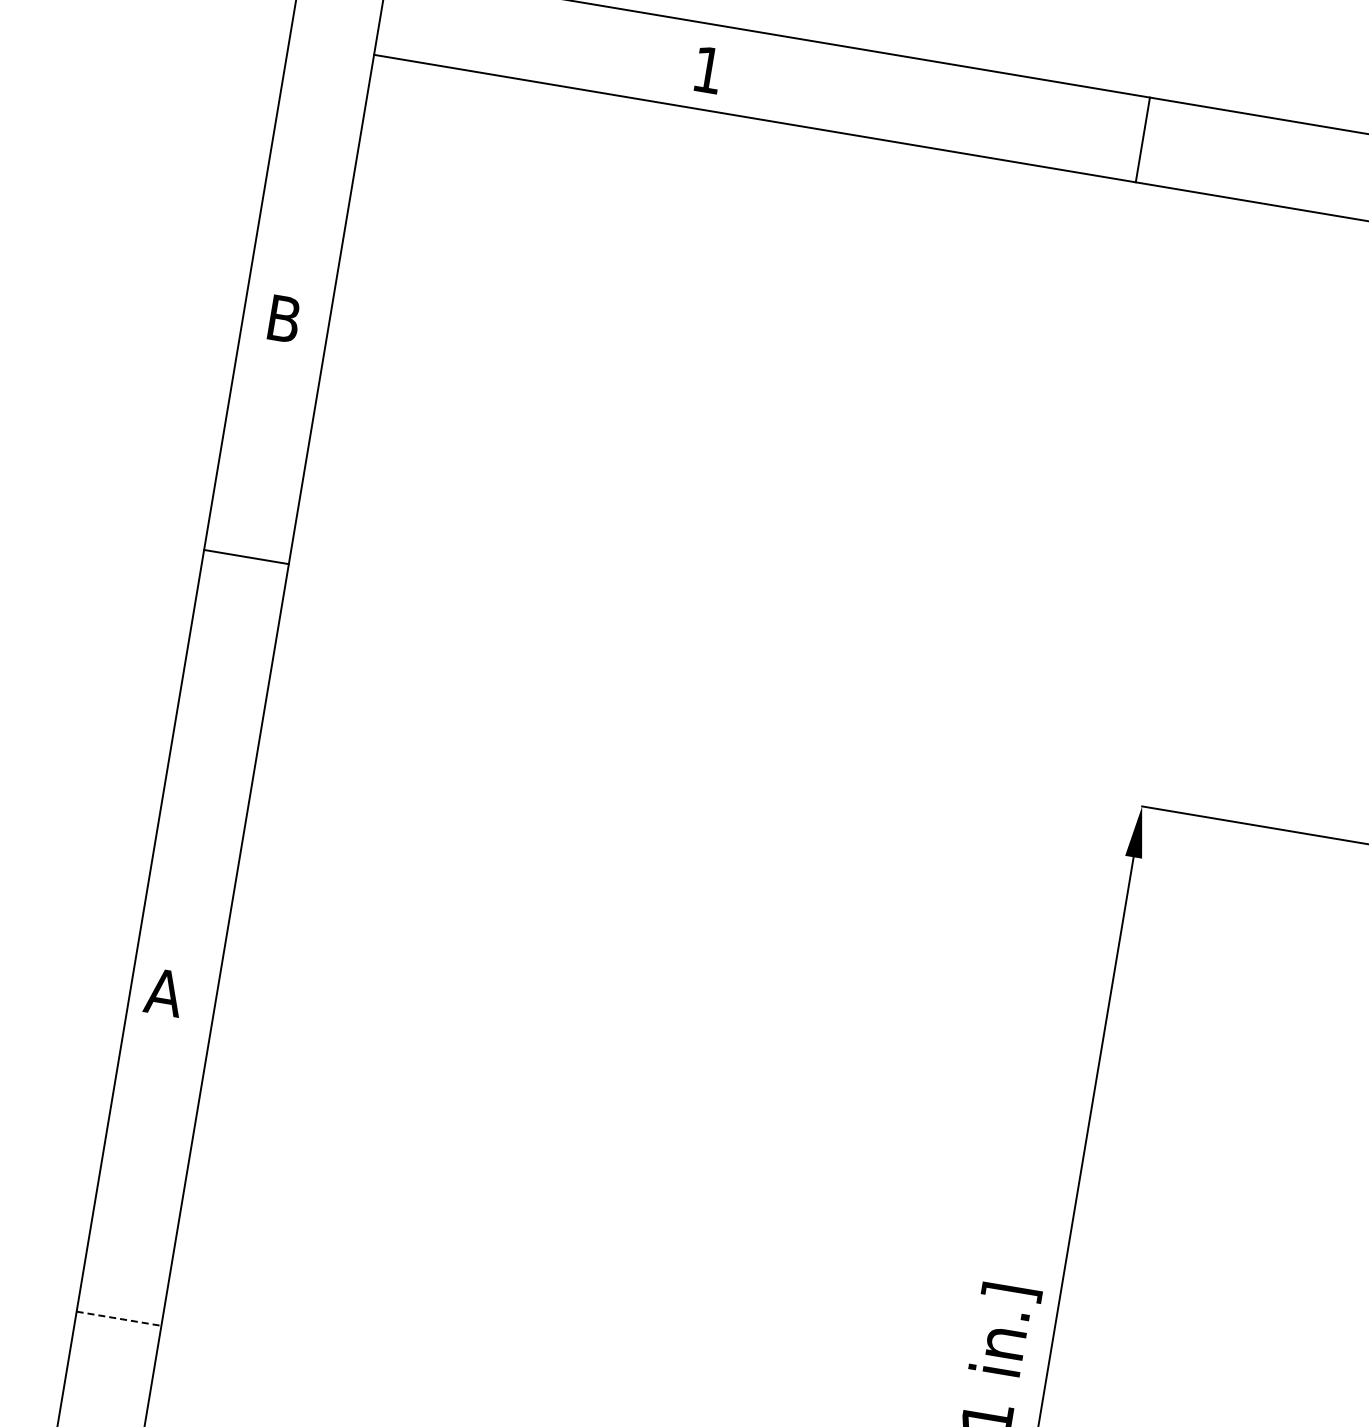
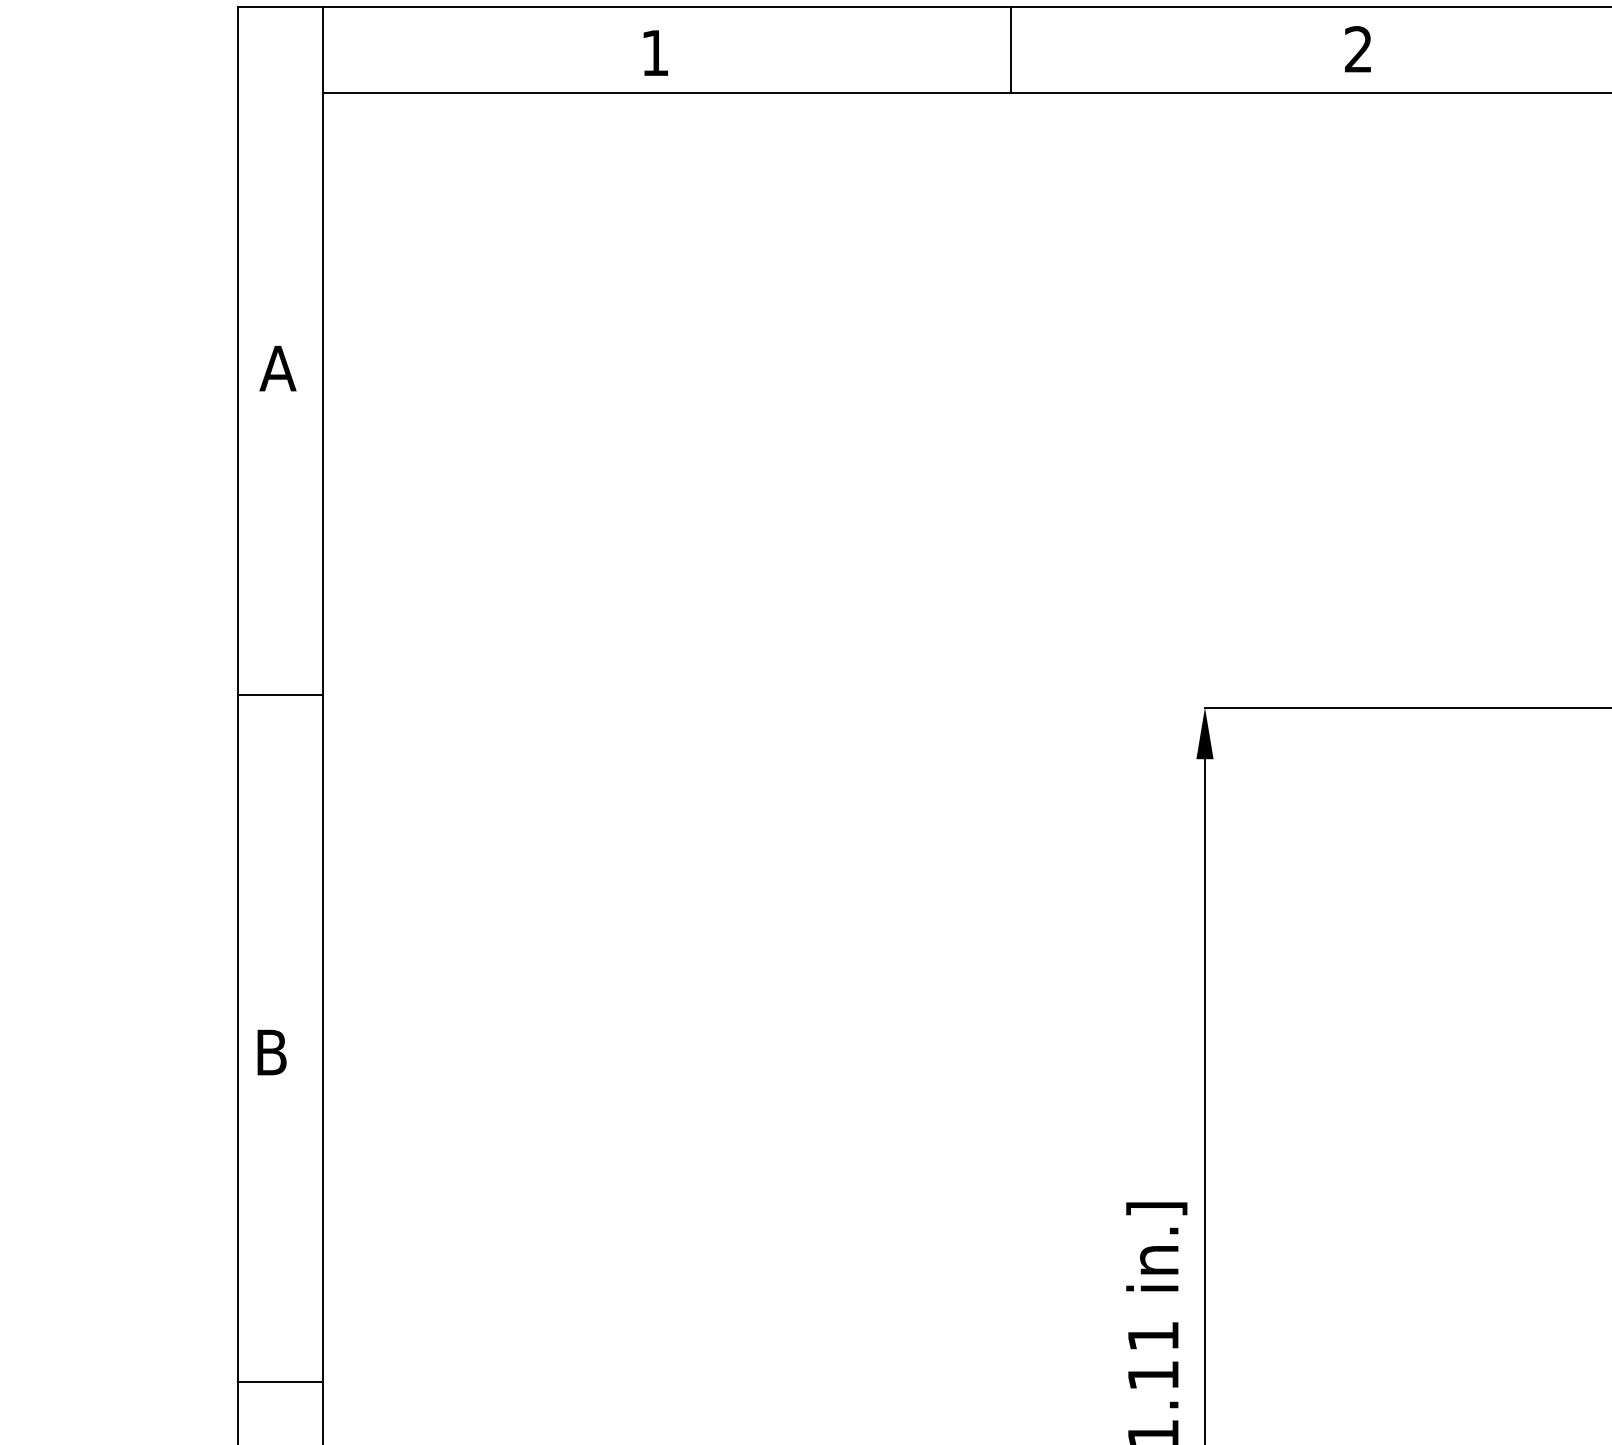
line: (1142, 140) -> (1010, 50), moved
text: (283, 318) -> (277, 368), B -> A
line: (246, 557) -> (280, 694), moved
text: (163, 992) -> (270, 1052), A -> B
line: (119, 1318) -> (280, 1381), dashed -> solid

